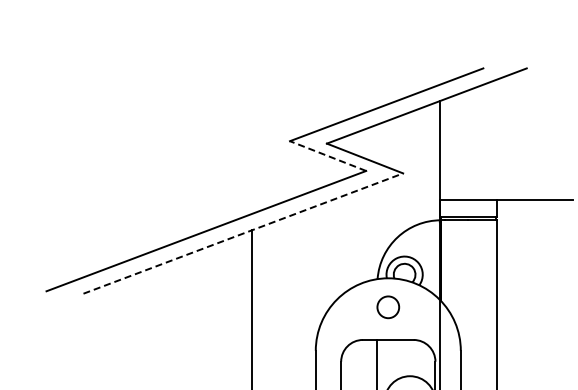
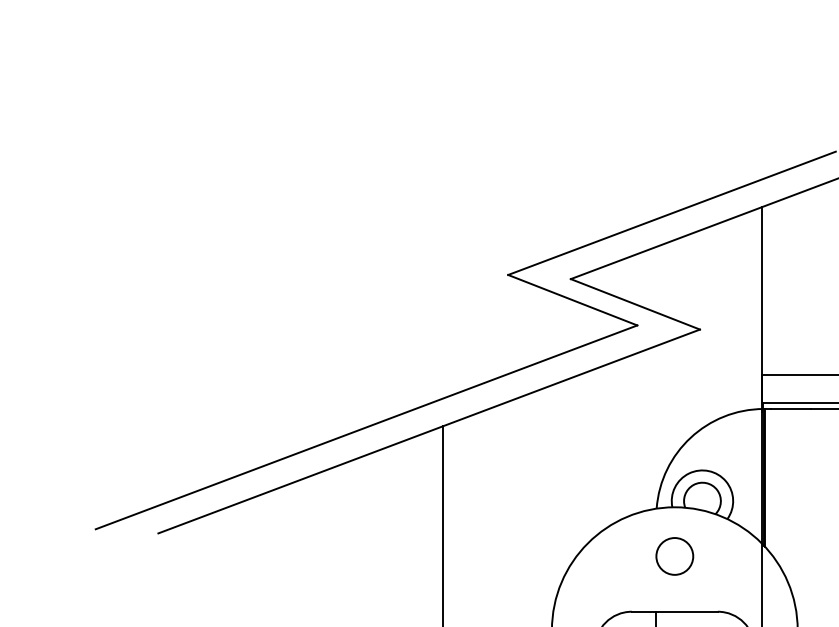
line: (328, 156) -> (573, 300), dashed -> solid
line: (243, 233) -> (429, 431), dashed -> solid

